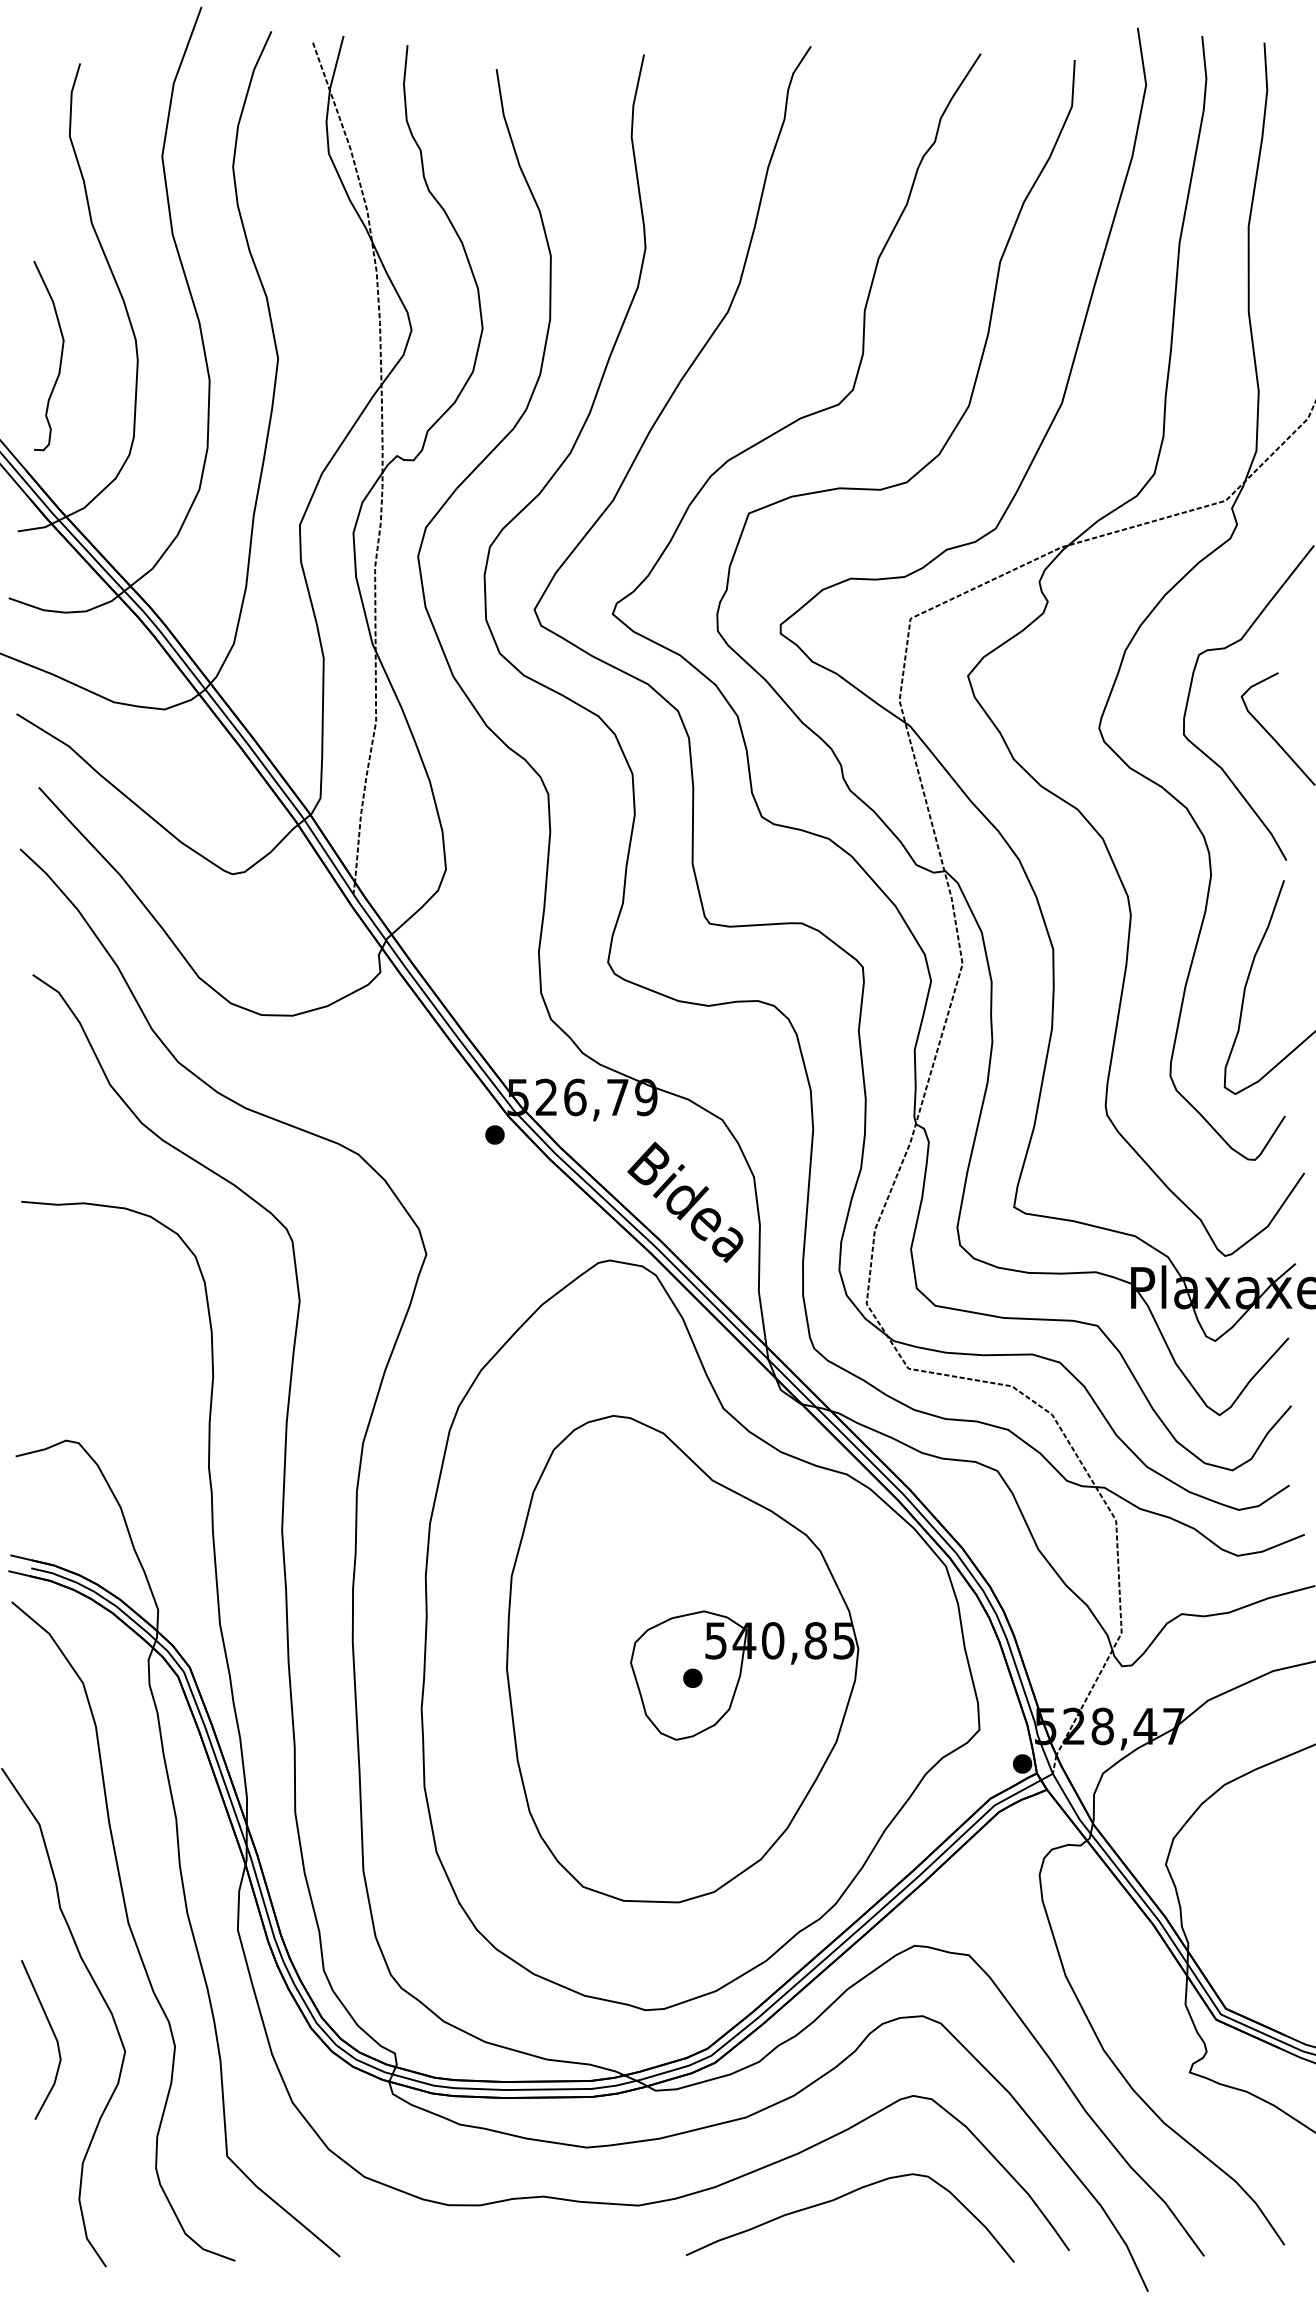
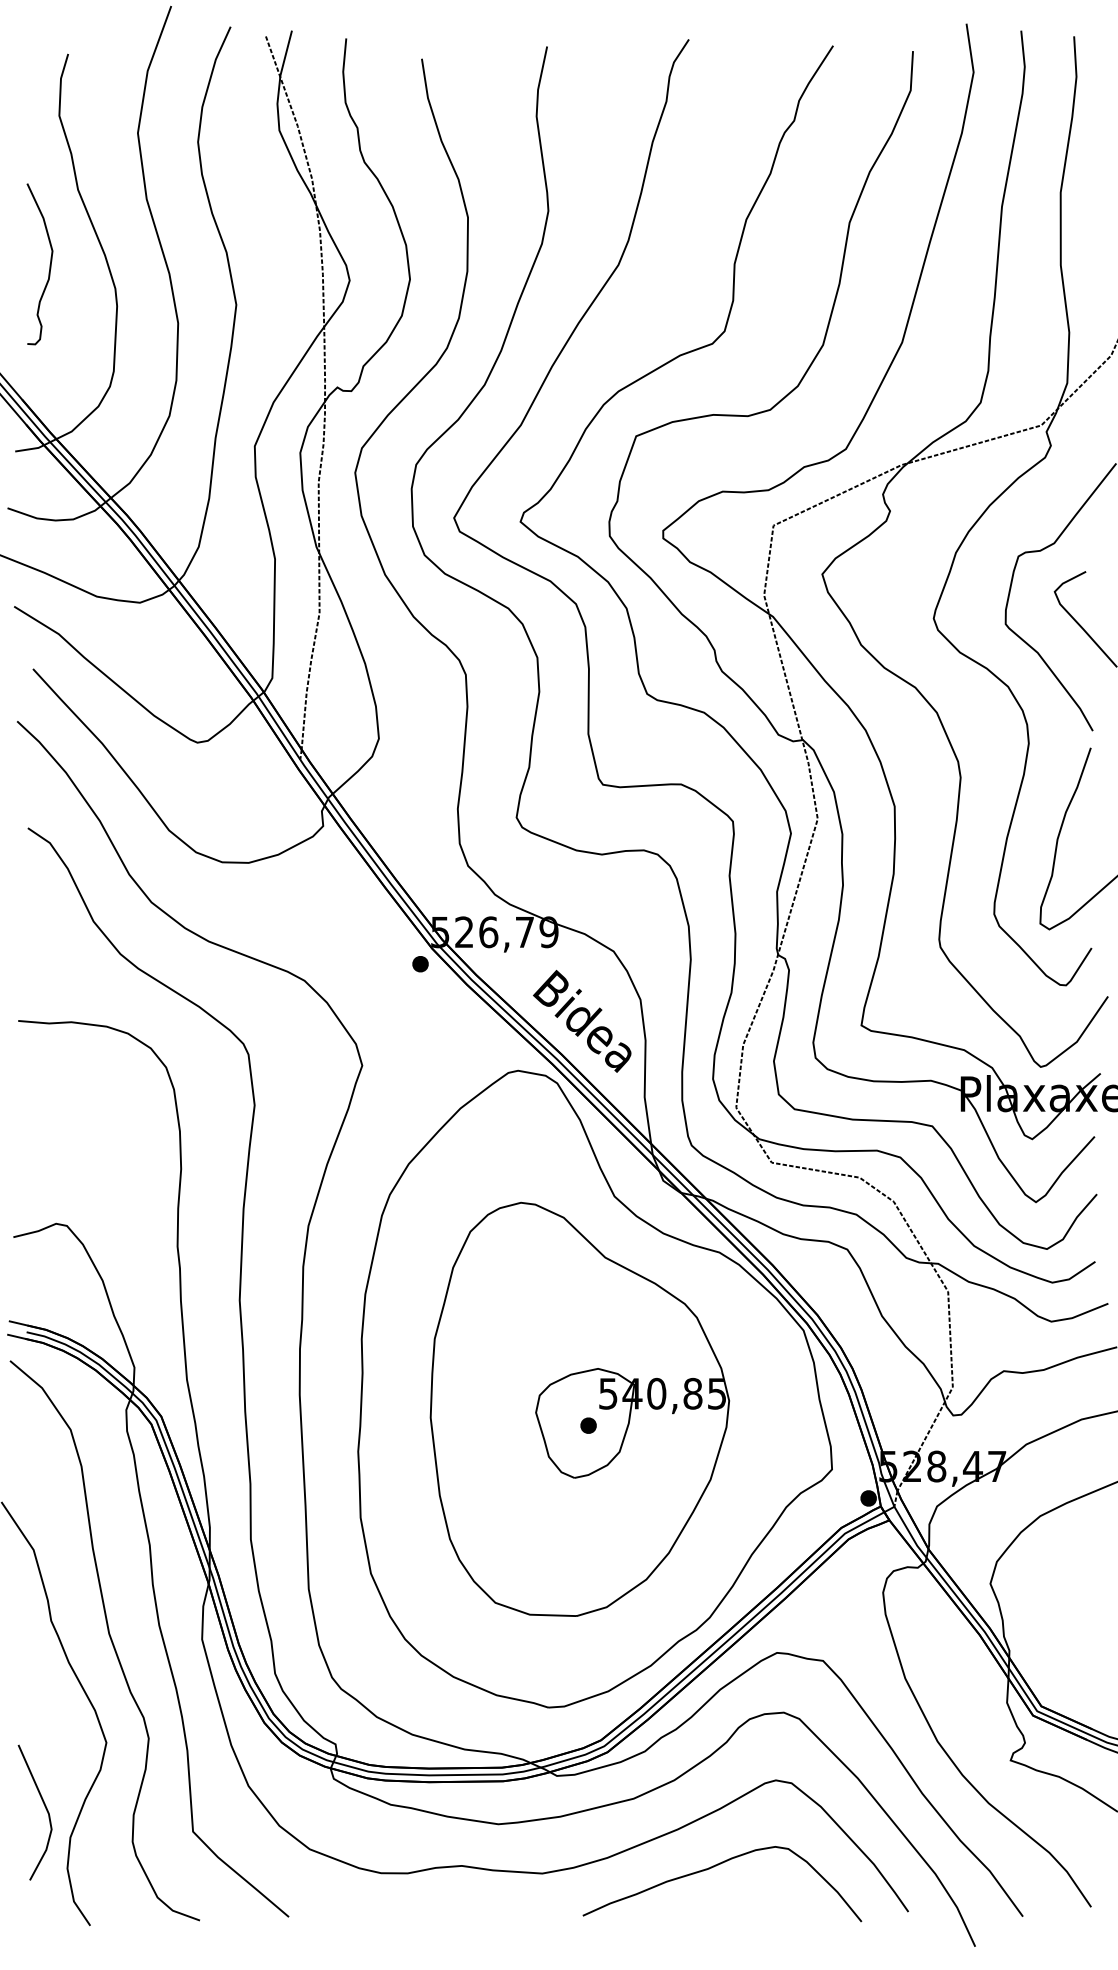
curve: (60, 355) -> (49, 263), moved
line: (53, 2035) -> (45, 1808), moved

